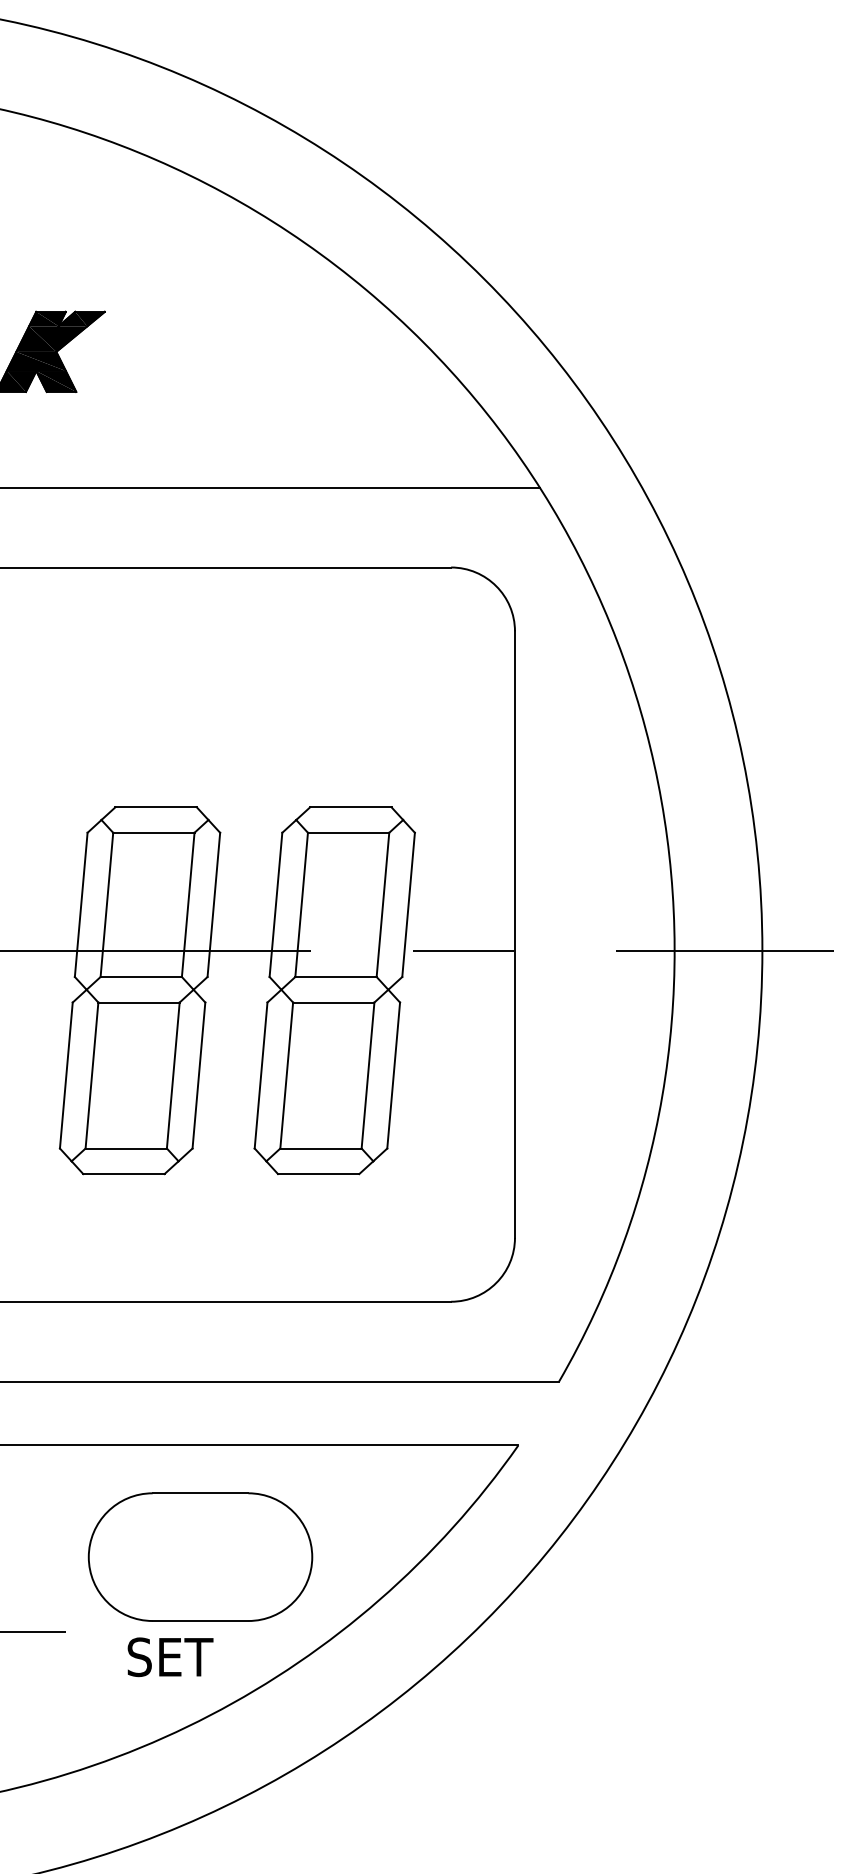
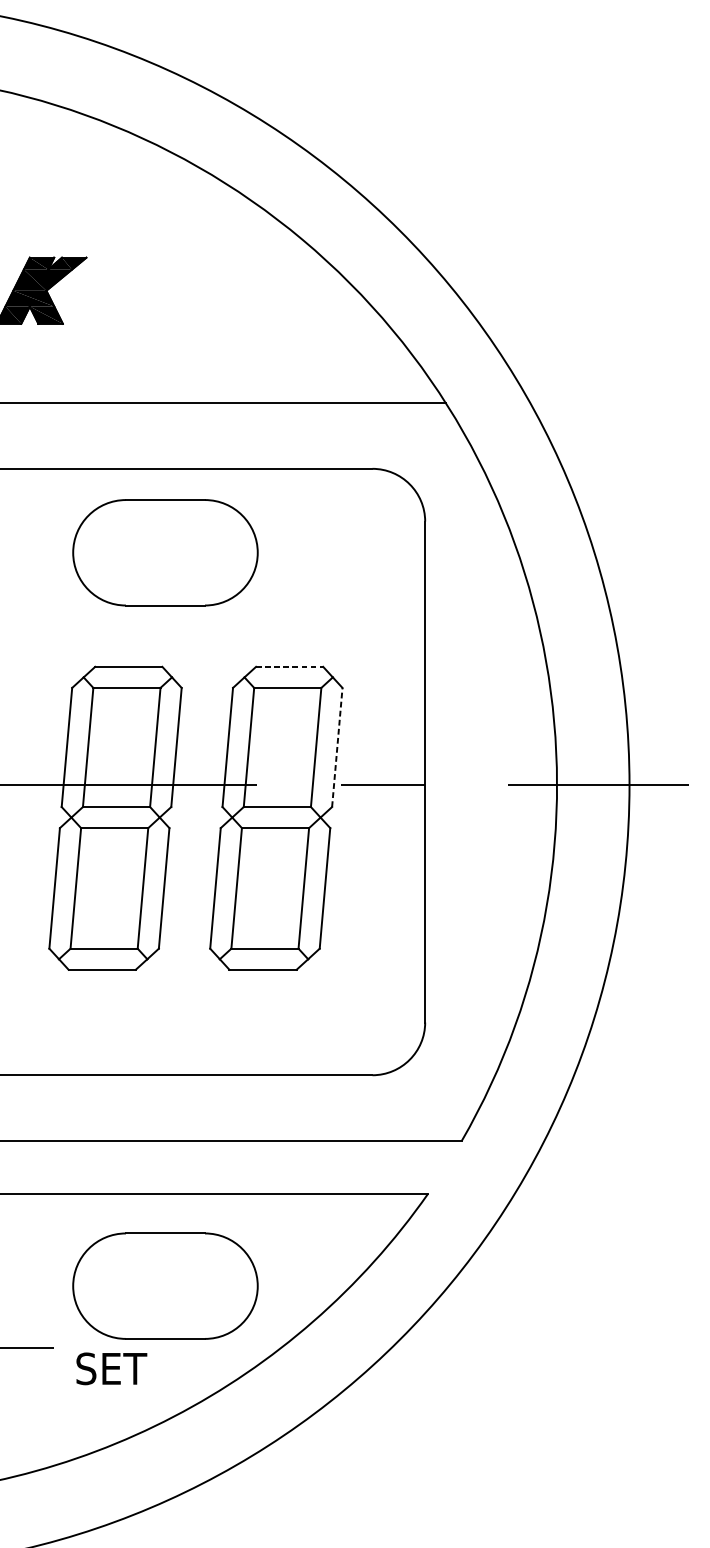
part: (200, 668) -> (165, 552), added
line: (350, 807) -> (289, 667), solid -> dashed
line: (408, 904) -> (337, 747), solid -> dashed
text: (170, 1657) -> (111, 1369), moved

